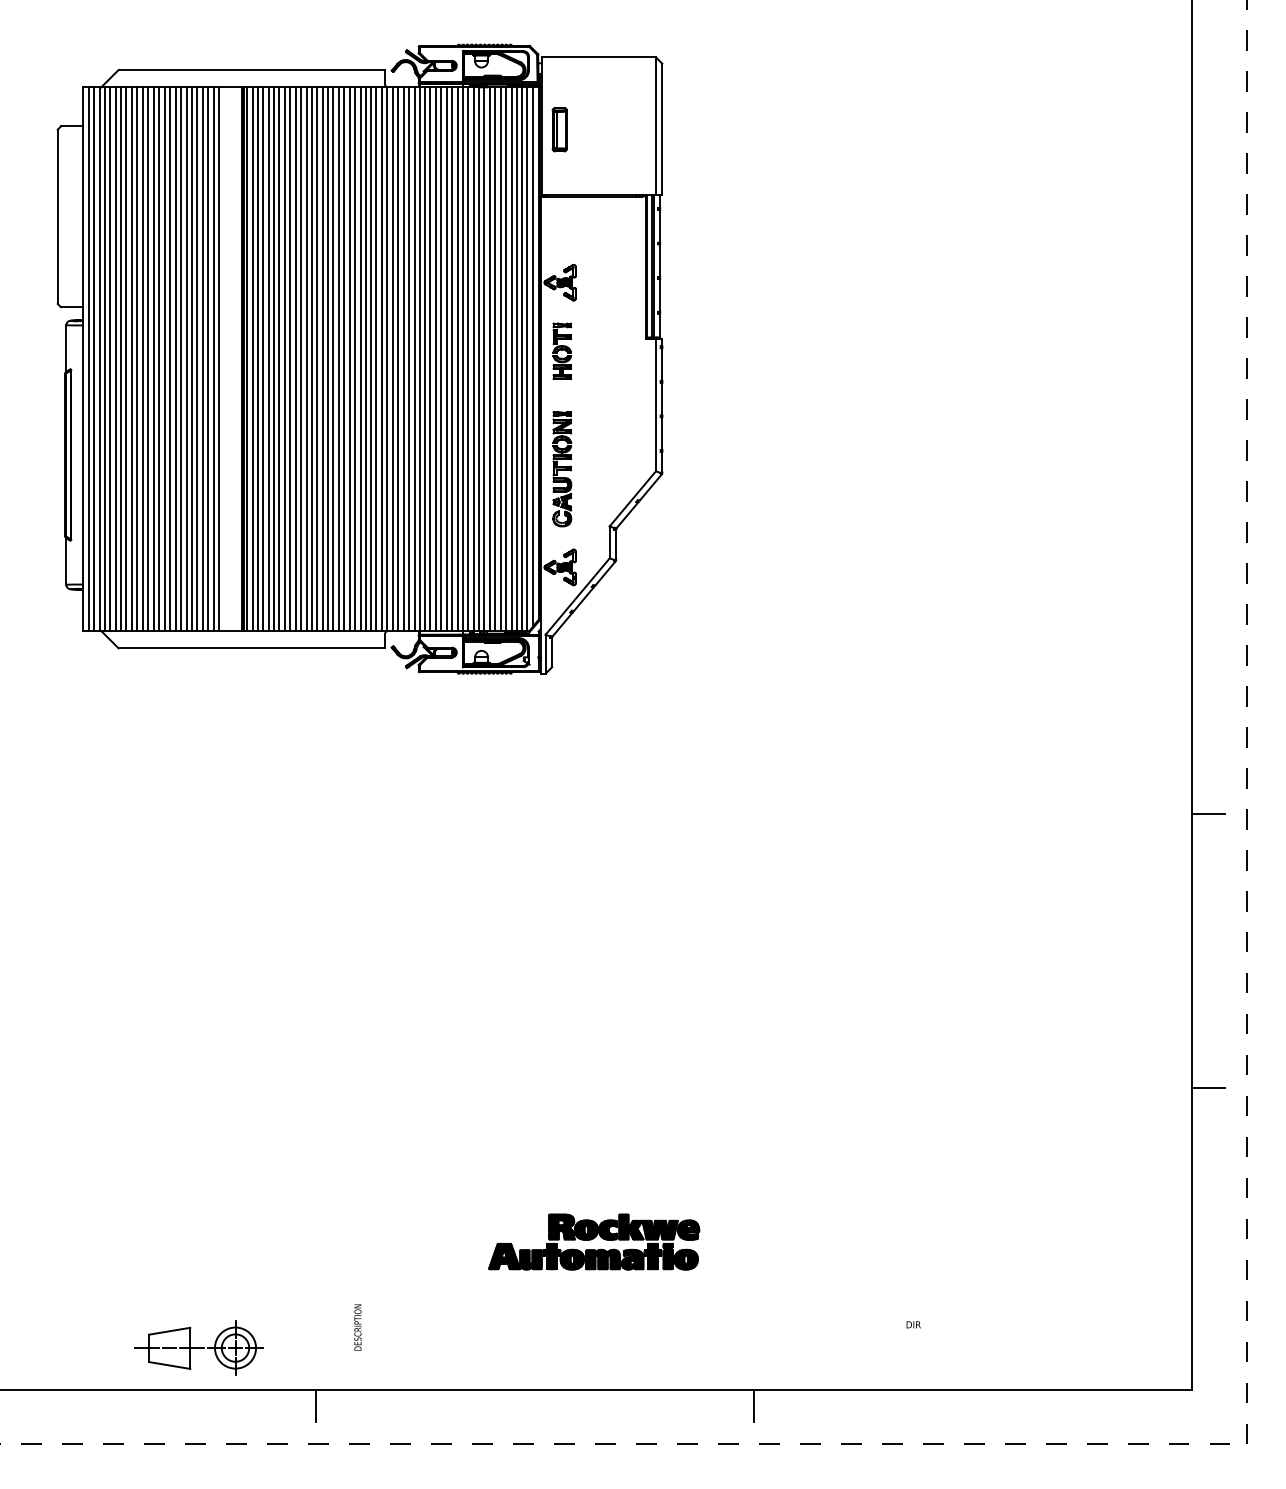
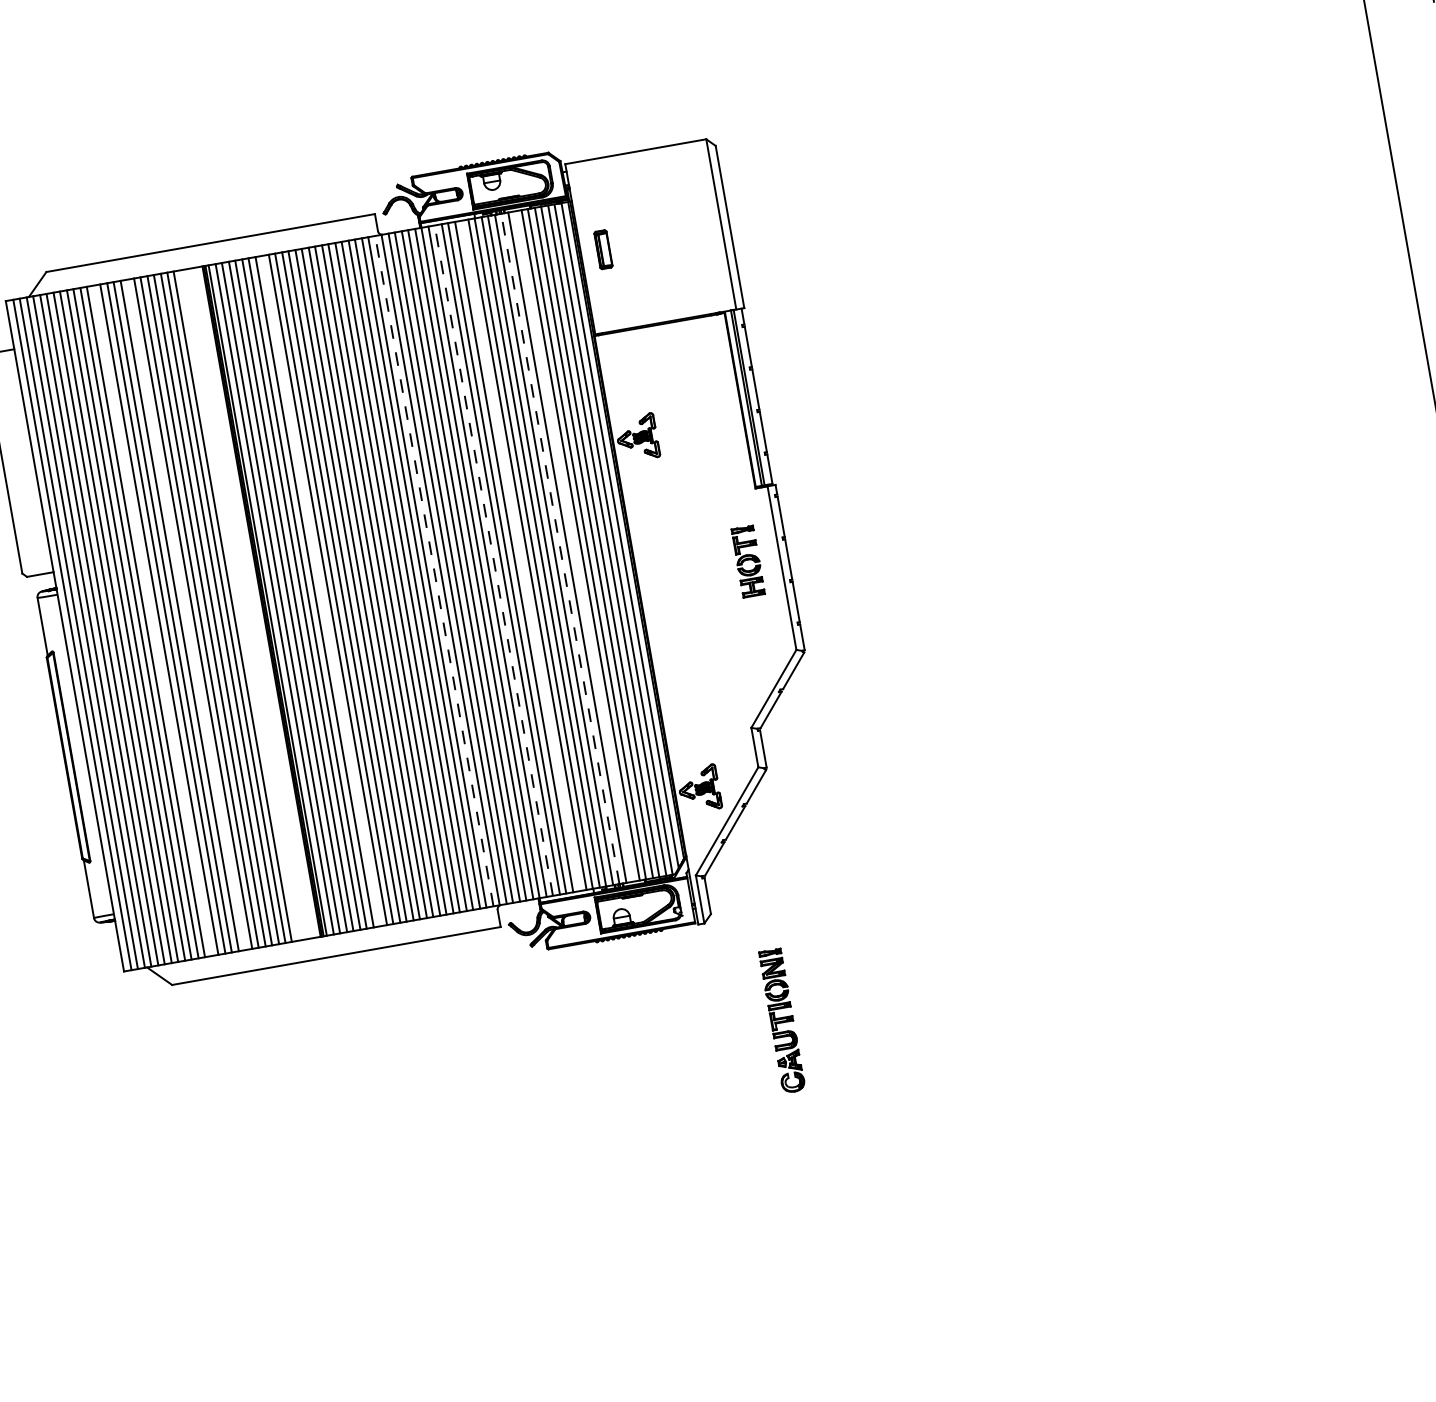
part: (559, 129) -> (603, 249), size x0.7
part: (561, 350) -> (747, 560), moved
line: (153, 359) -> (152, 621), removed
line: (180, 359) -> (185, 615), removed
line: (290, 359) -> (321, 591), removed
line: (382, 359) -> (434, 571), solid -> dashed
line: (430, 359) -> (494, 561), solid -> dashed
line: (451, 359) -> (519, 556), removed
line: (484, 359) -> (560, 549), solid -> dashed
line: (495, 359) -> (574, 546), removed
part: (562, 469) -> (782, 1021), moved

